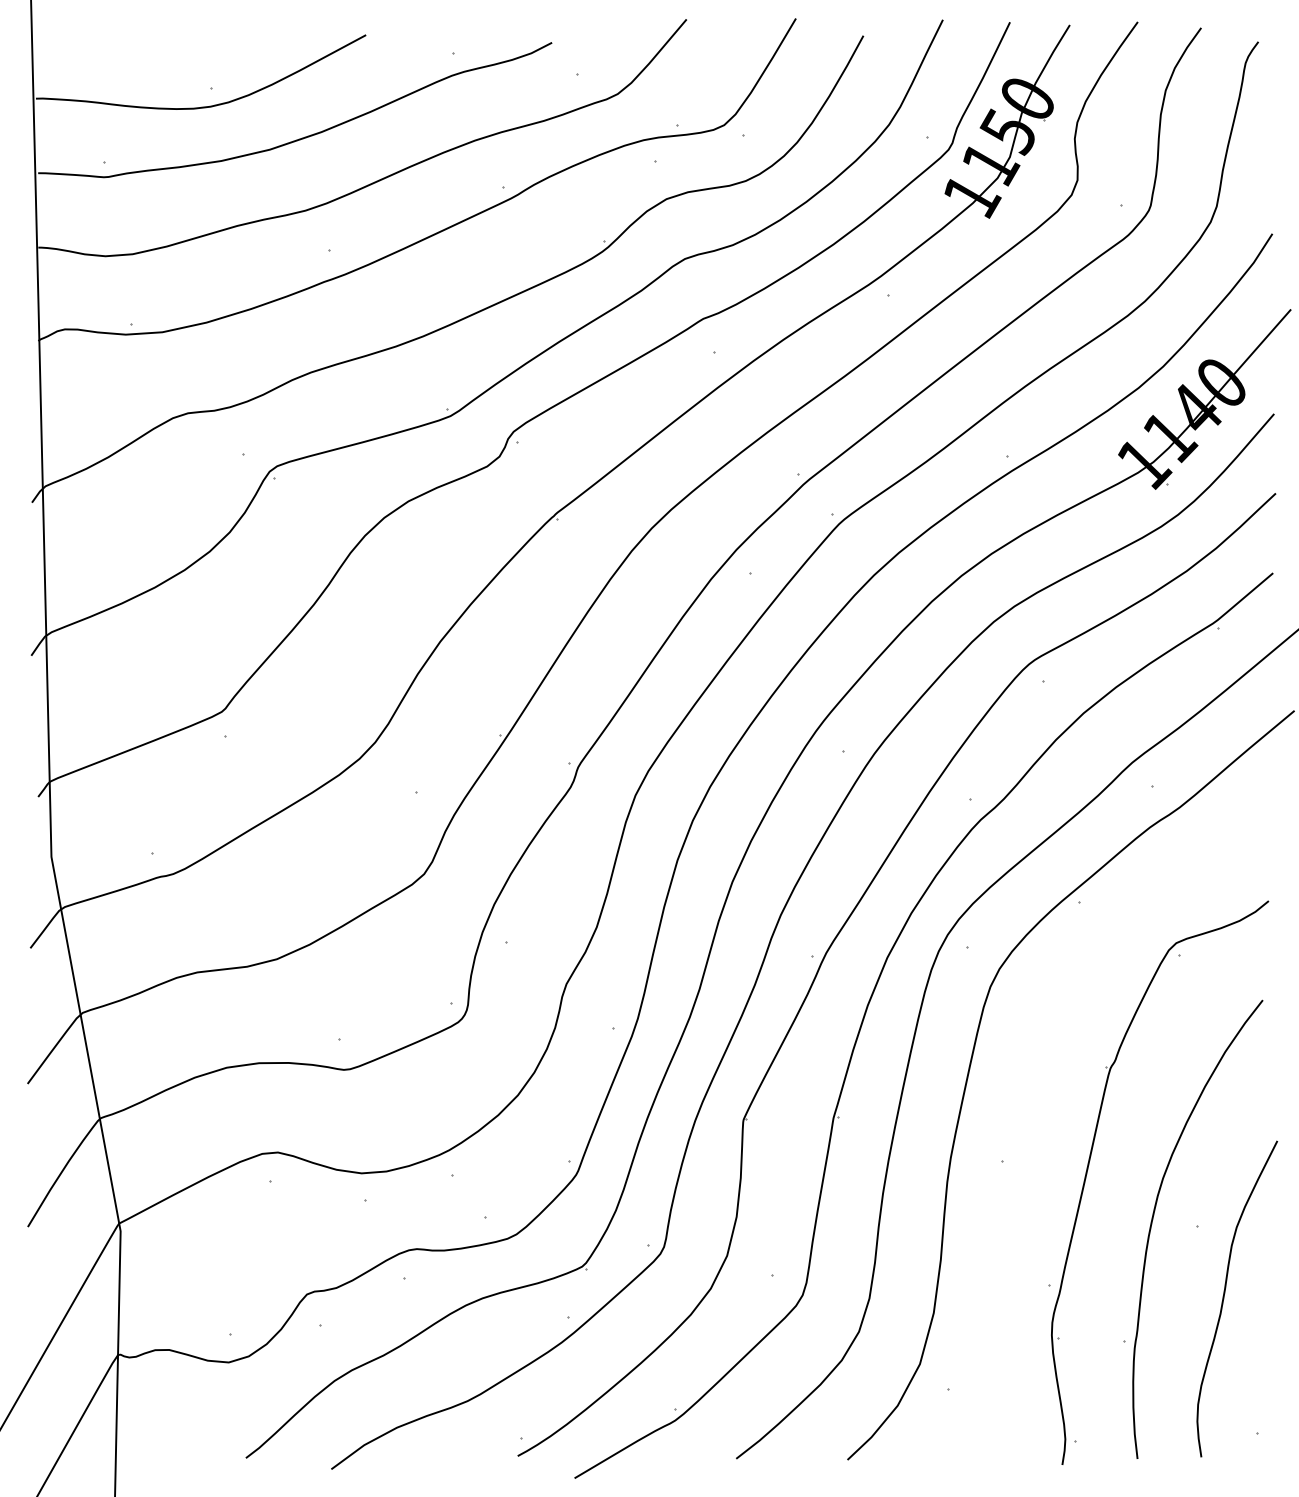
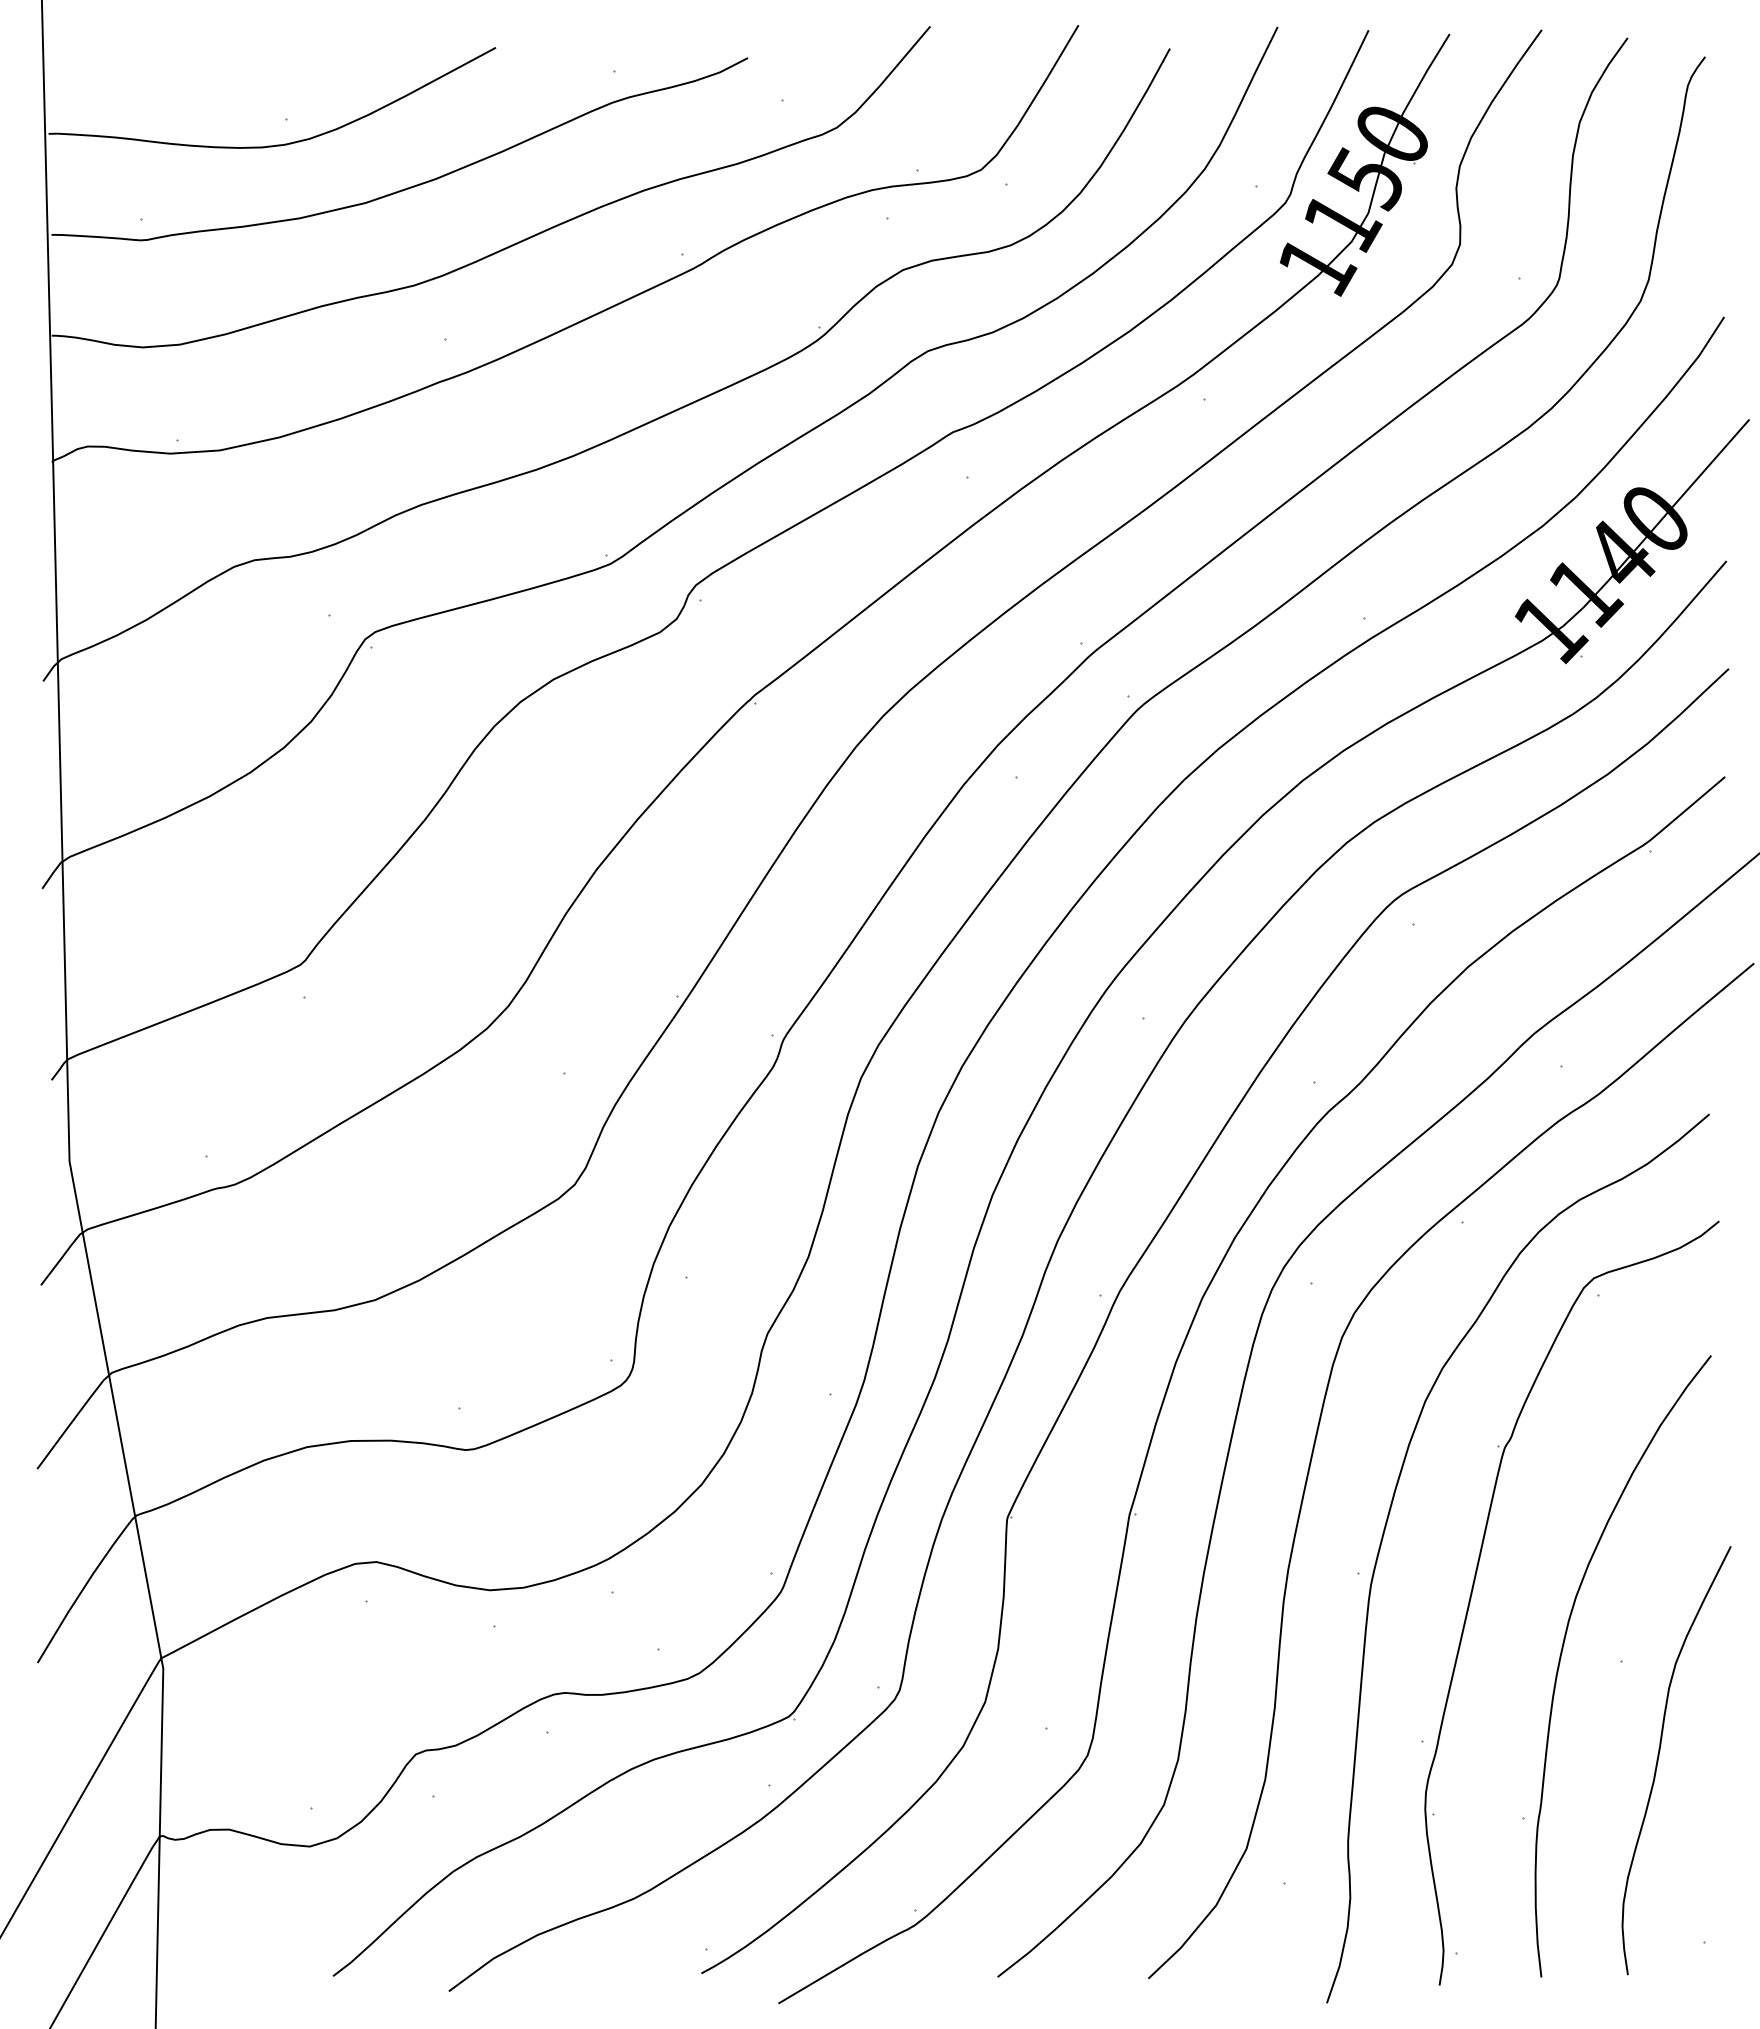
curve: (1023, 1127) -> (1386, 1527), added

